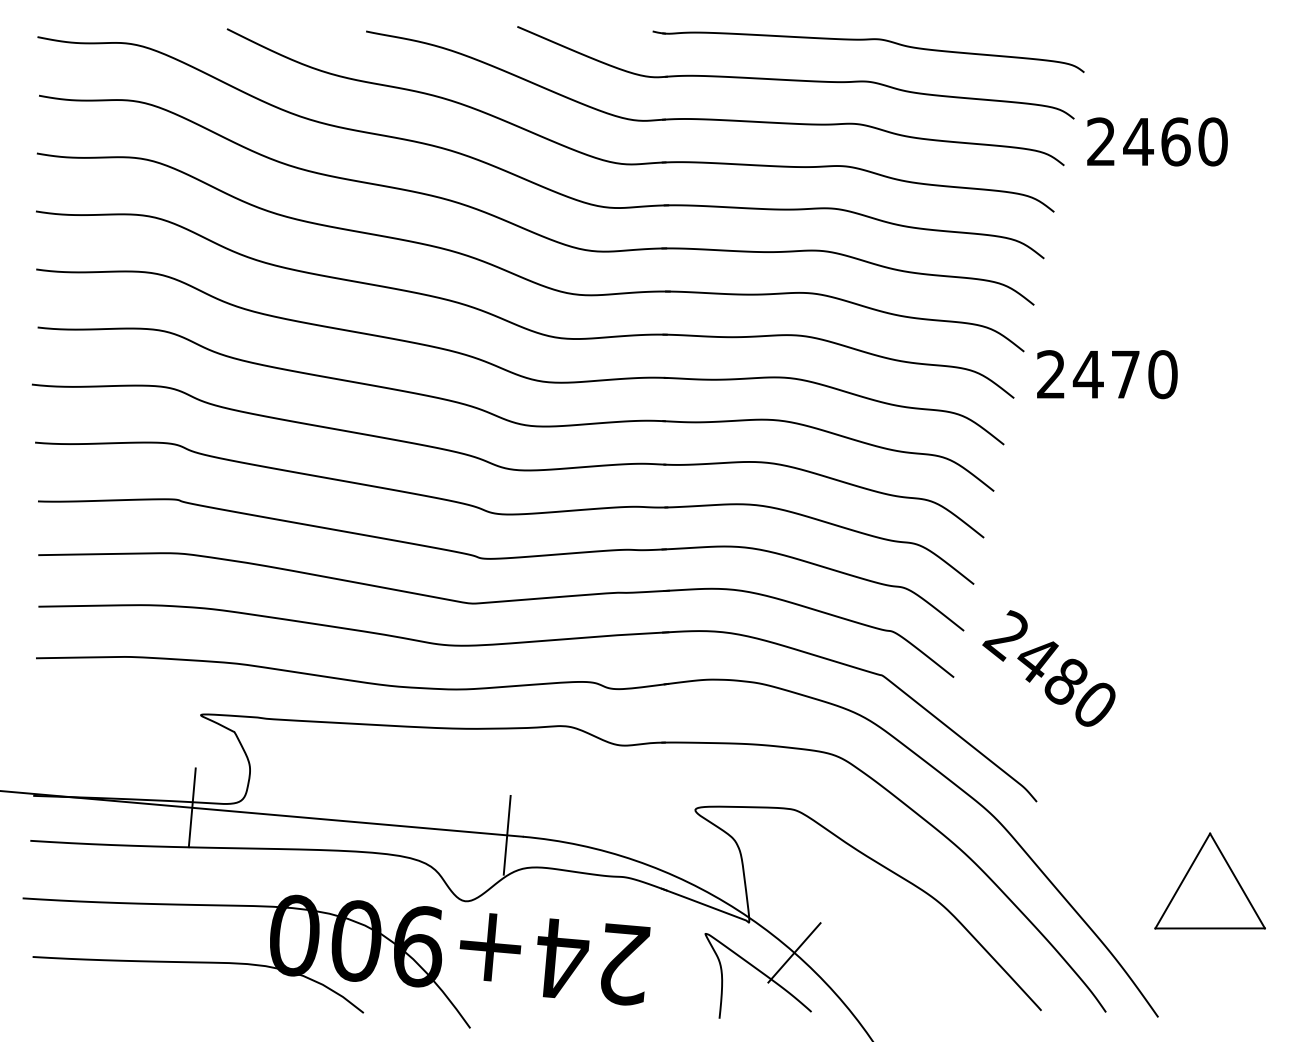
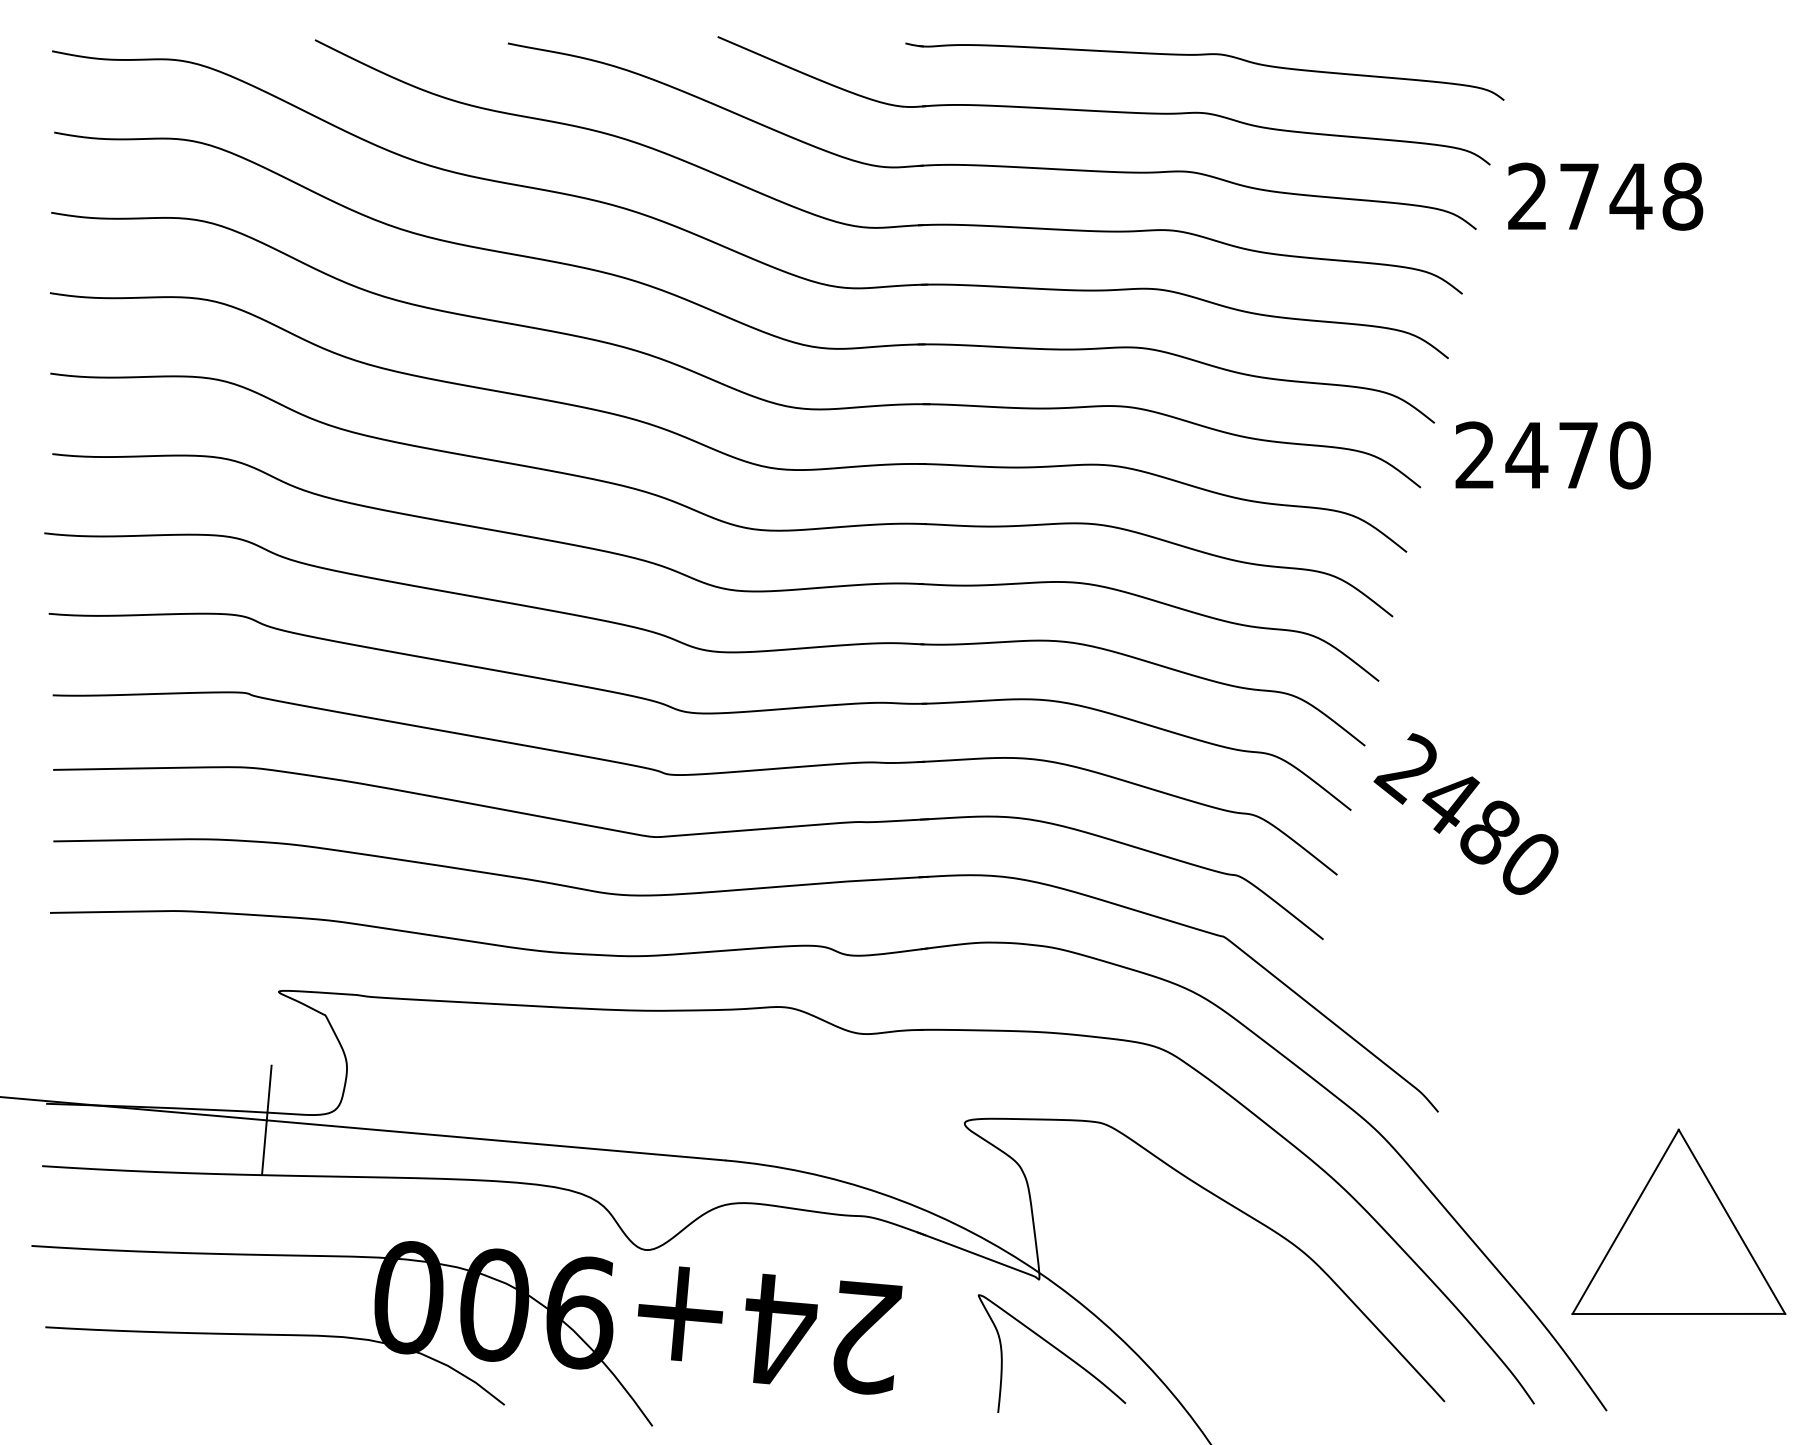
text: (1175, 141) -> (1630, 196), 2460 -> 2748
text: (1106, 374) -> (1552, 455), moved
text: (1048, 668) -> (1465, 813), moved
line: (507, 835) -> (703, 1158), removed
part: (1209, 880) -> (1678, 1221), size x1.4
line: (794, 952) -> (1101, 1321), removed

